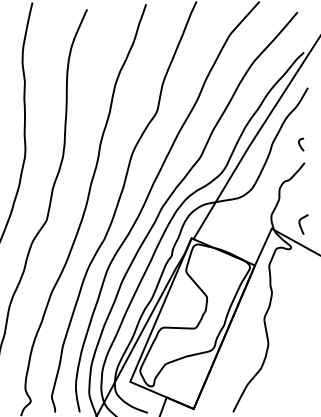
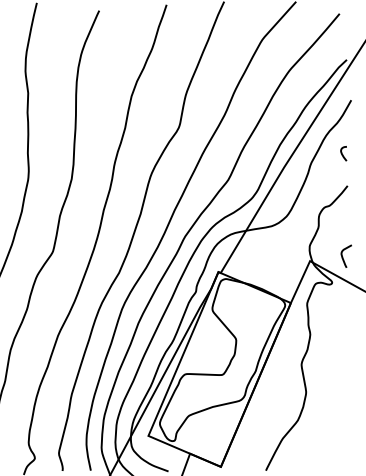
curve: (300, 144) -> (342, 153), moved

